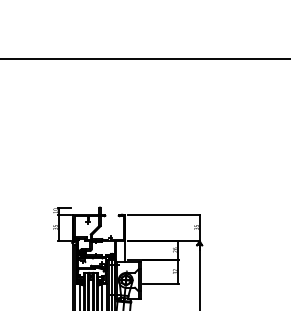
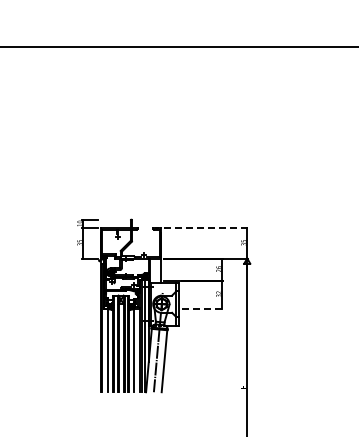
line: (164, 215) -> (206, 228), solid -> dashed
line: (161, 283) -> (202, 308), solid -> dashed

